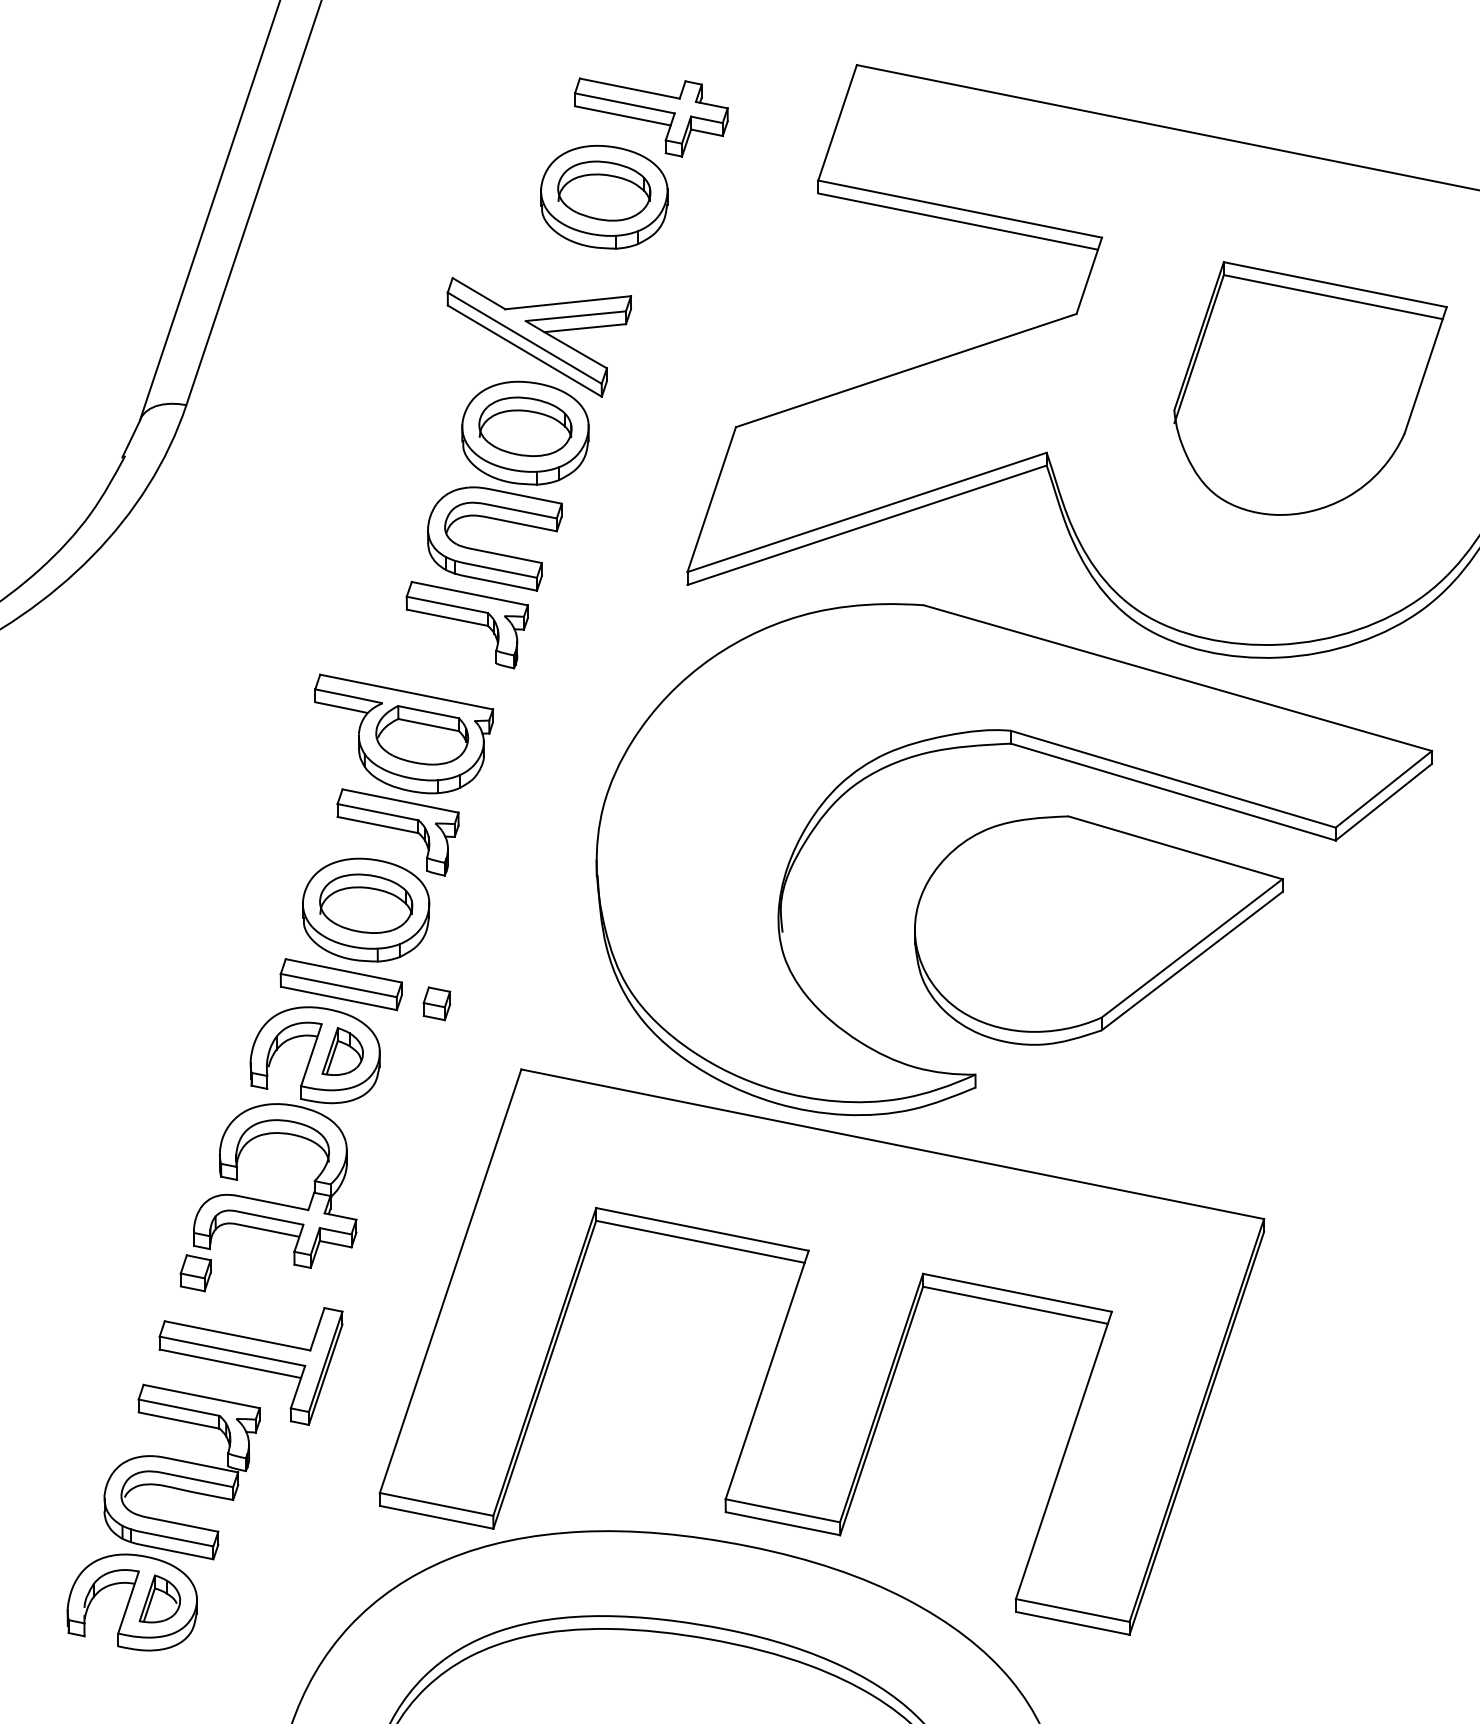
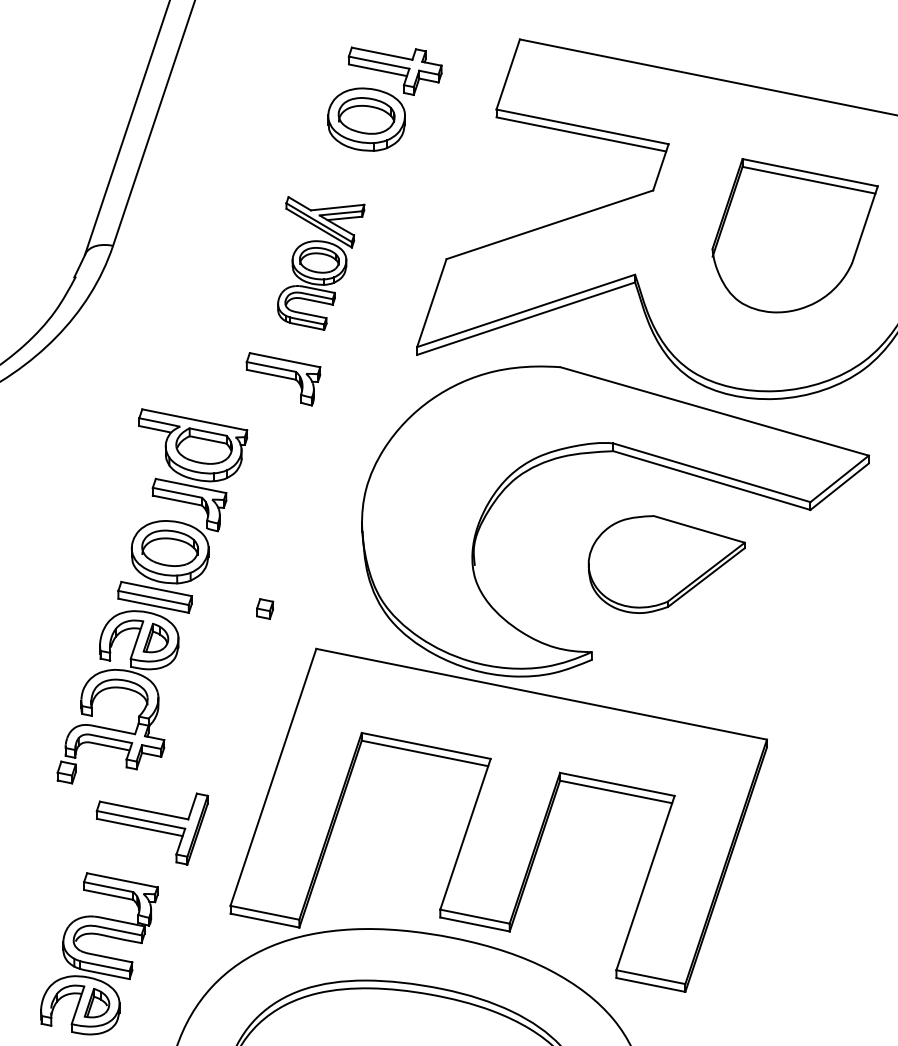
part: (528, 434) -> (320, 263), size x0.7
part: (1098, 930) -> (666, 564), size x0.7
part: (337, 983) -> (152, 596), moved
part: (163, 1517) -> (99, 953), moved

